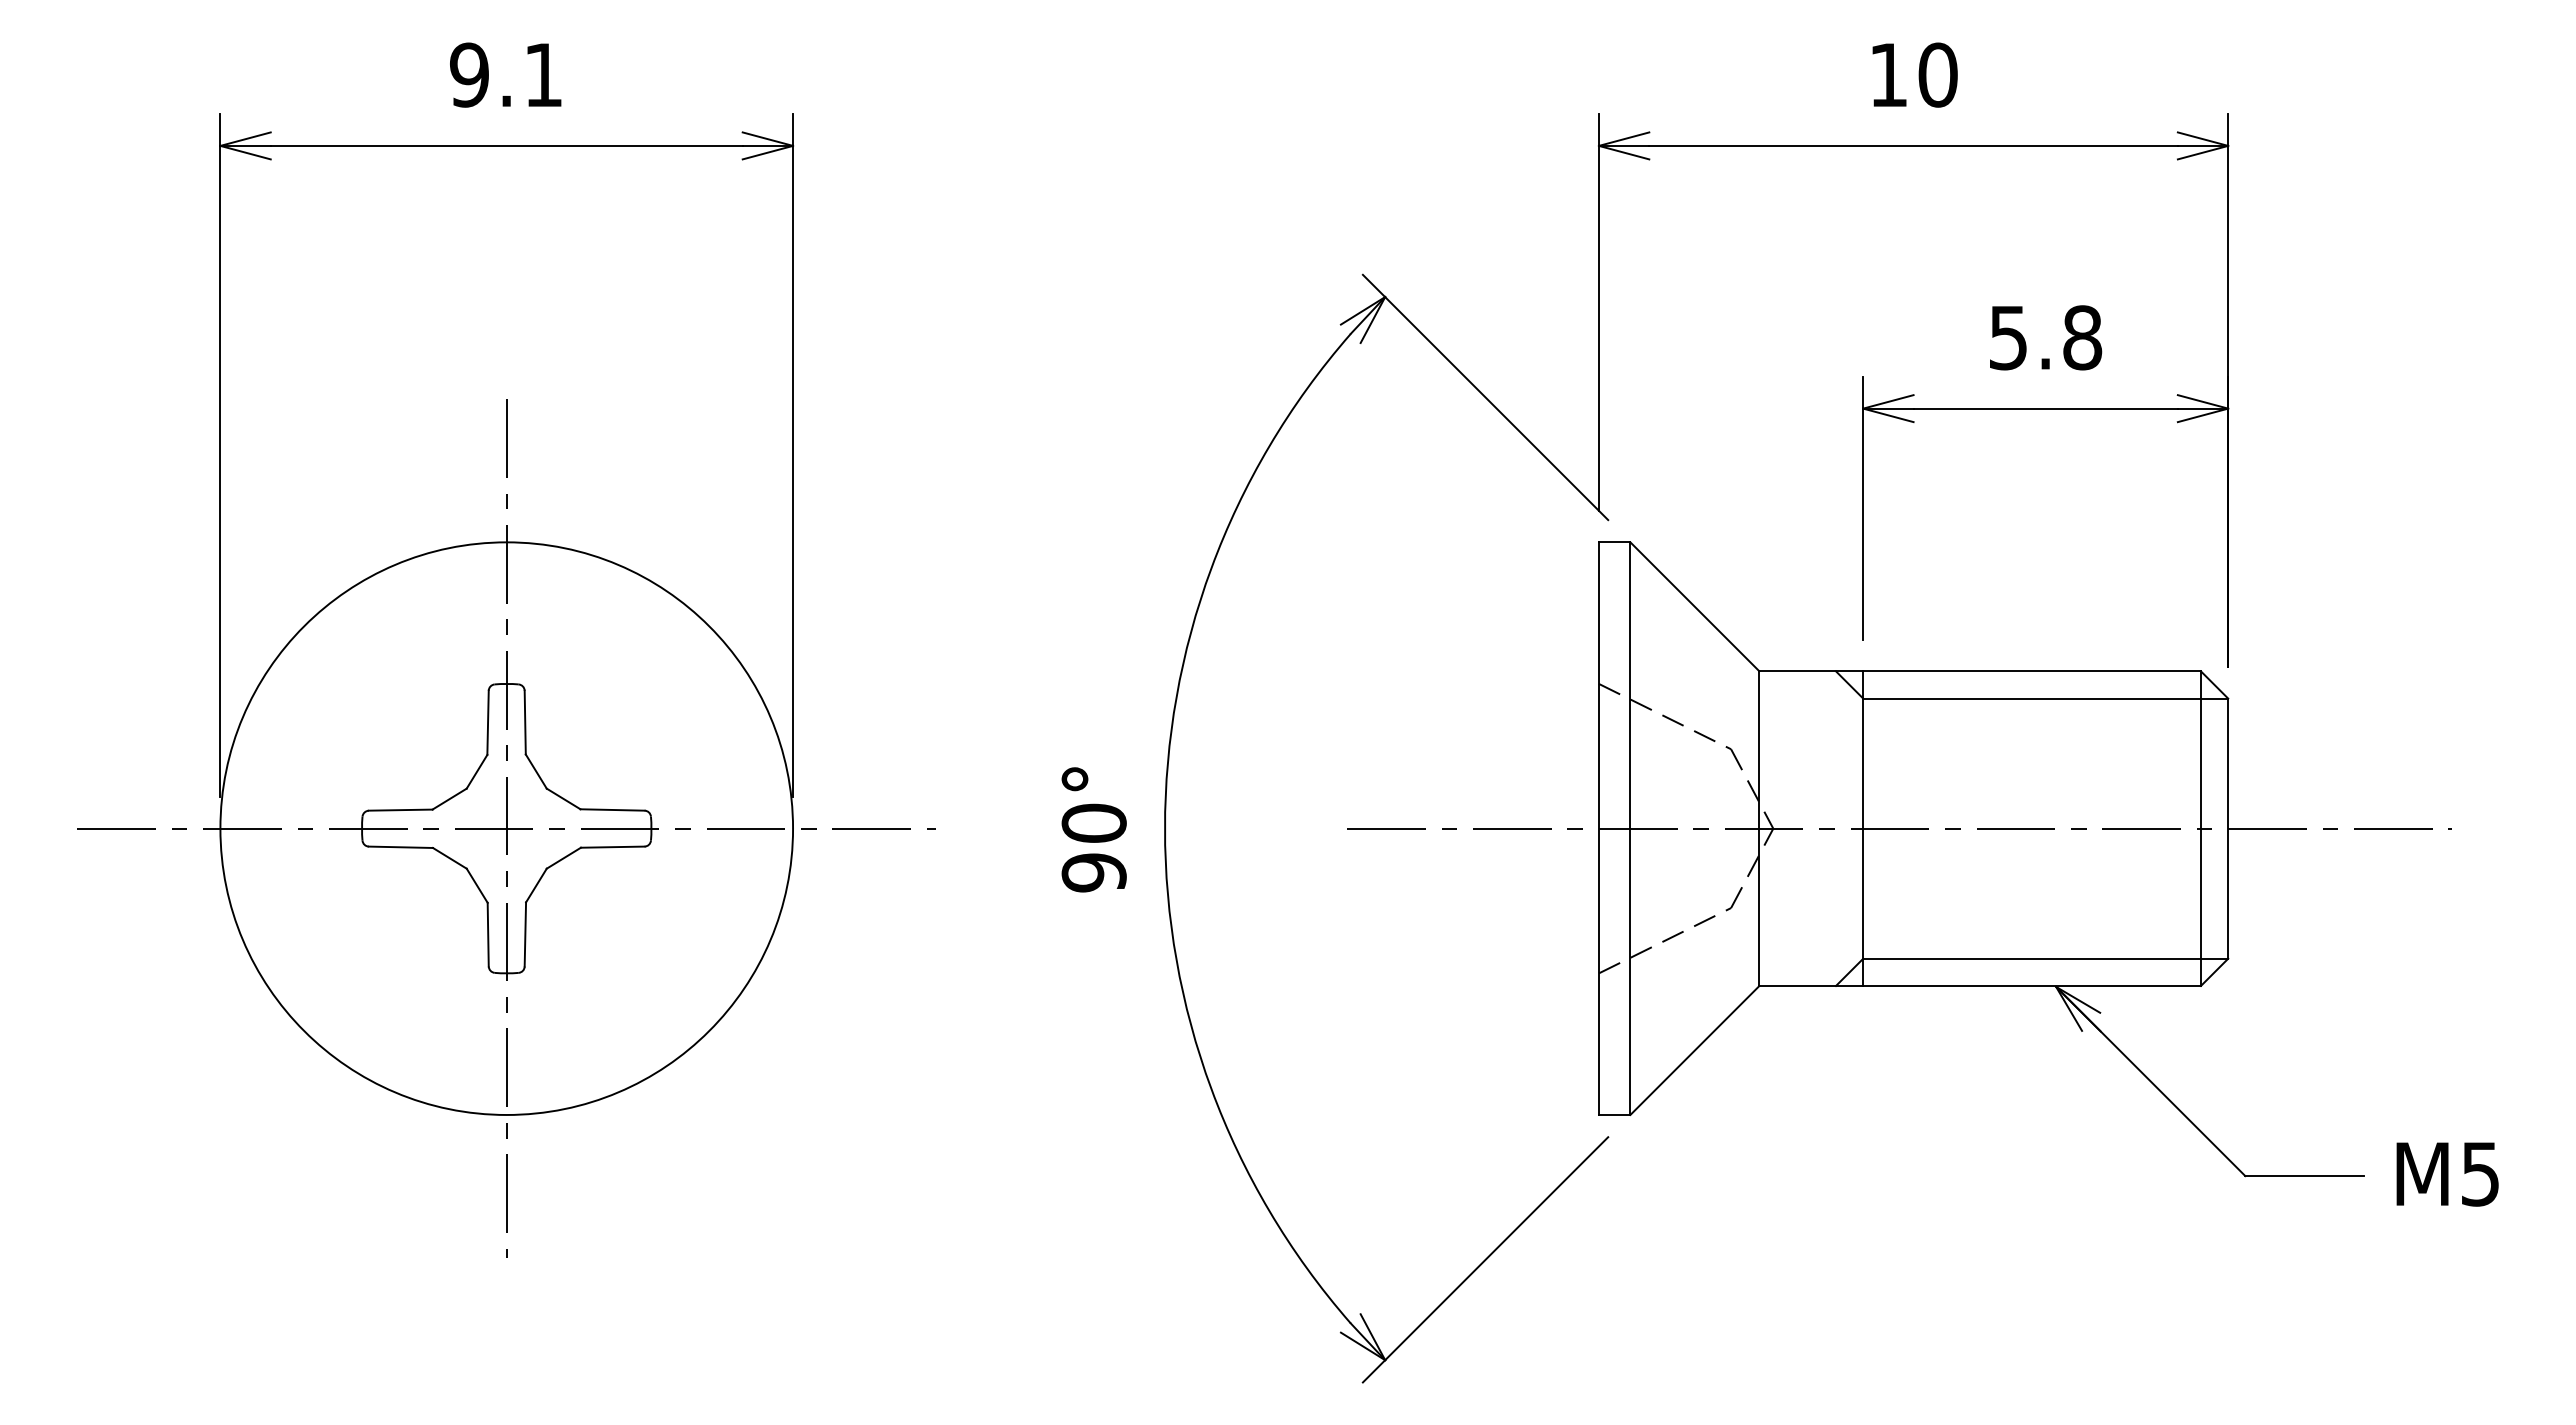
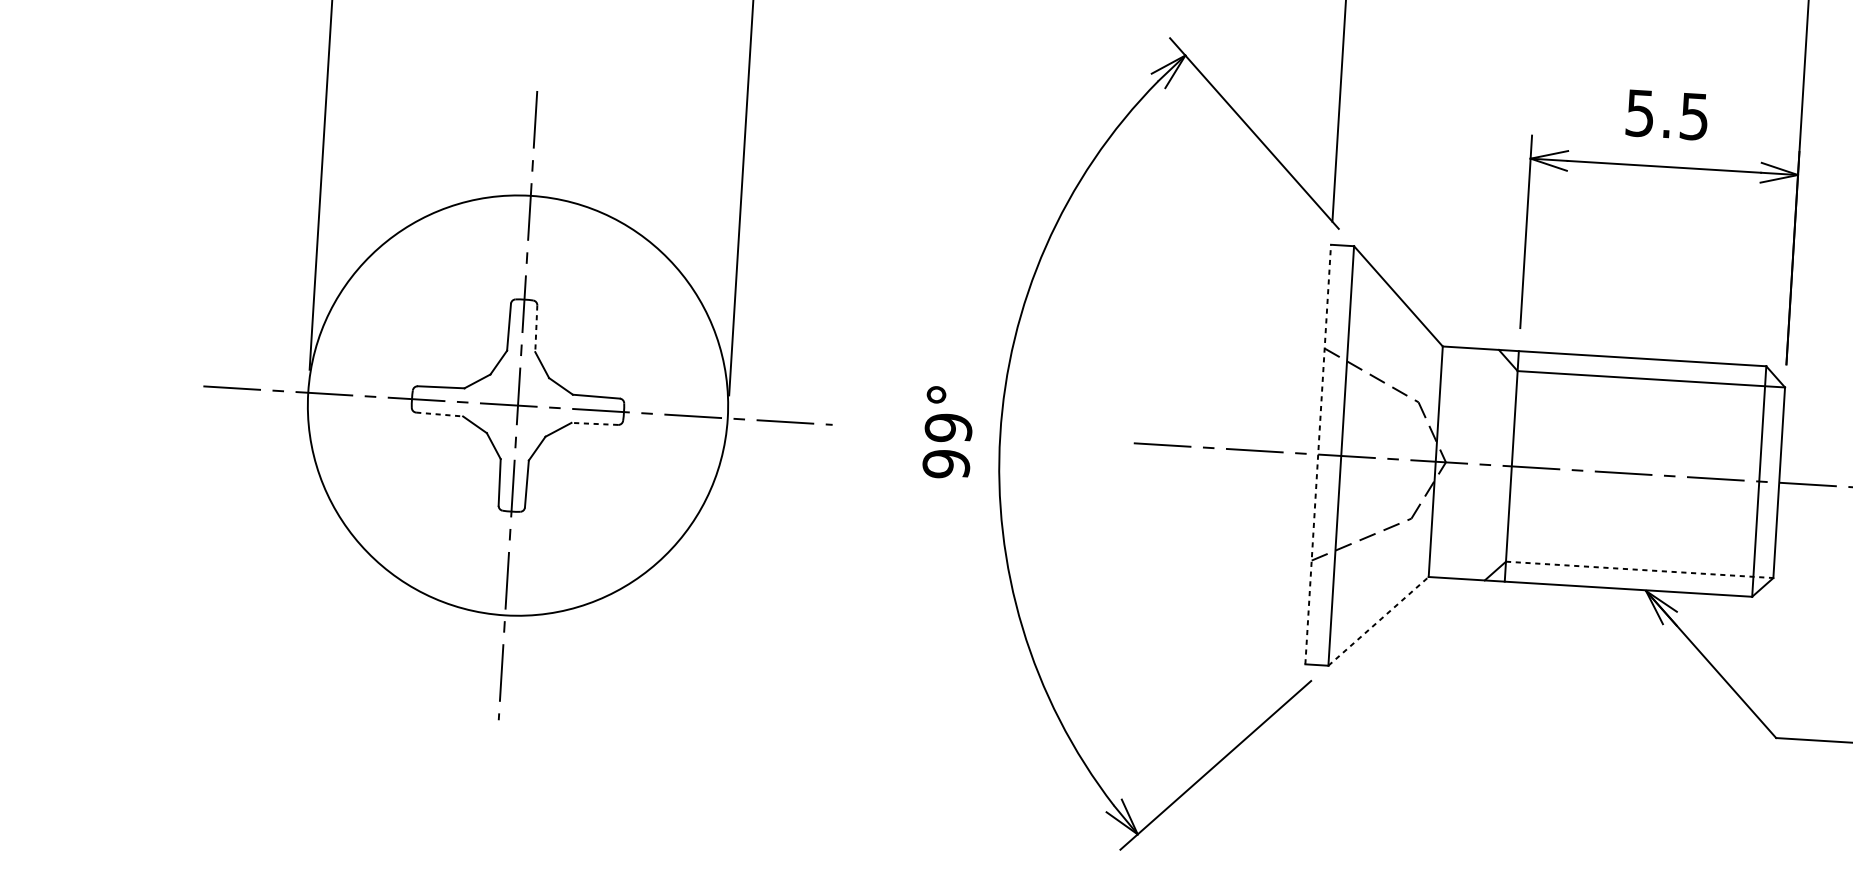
text: (2082, 337) -> (1694, 116), 5.8 -> 5.5
line: (525, 722) -> (536, 328), solid -> dashed
text: (1093, 823) -> (948, 428), 90° -> 99°
line: (1598, 828) -> (1317, 454), solid -> dashed
line: (401, 847) -> (440, 414), solid -> dashed
line: (612, 847) -> (594, 424), solid -> dashed
line: (2046, 958) -> (1640, 569), solid -> dashed
line: (1695, 1050) -> (1378, 621), solid -> dashed

